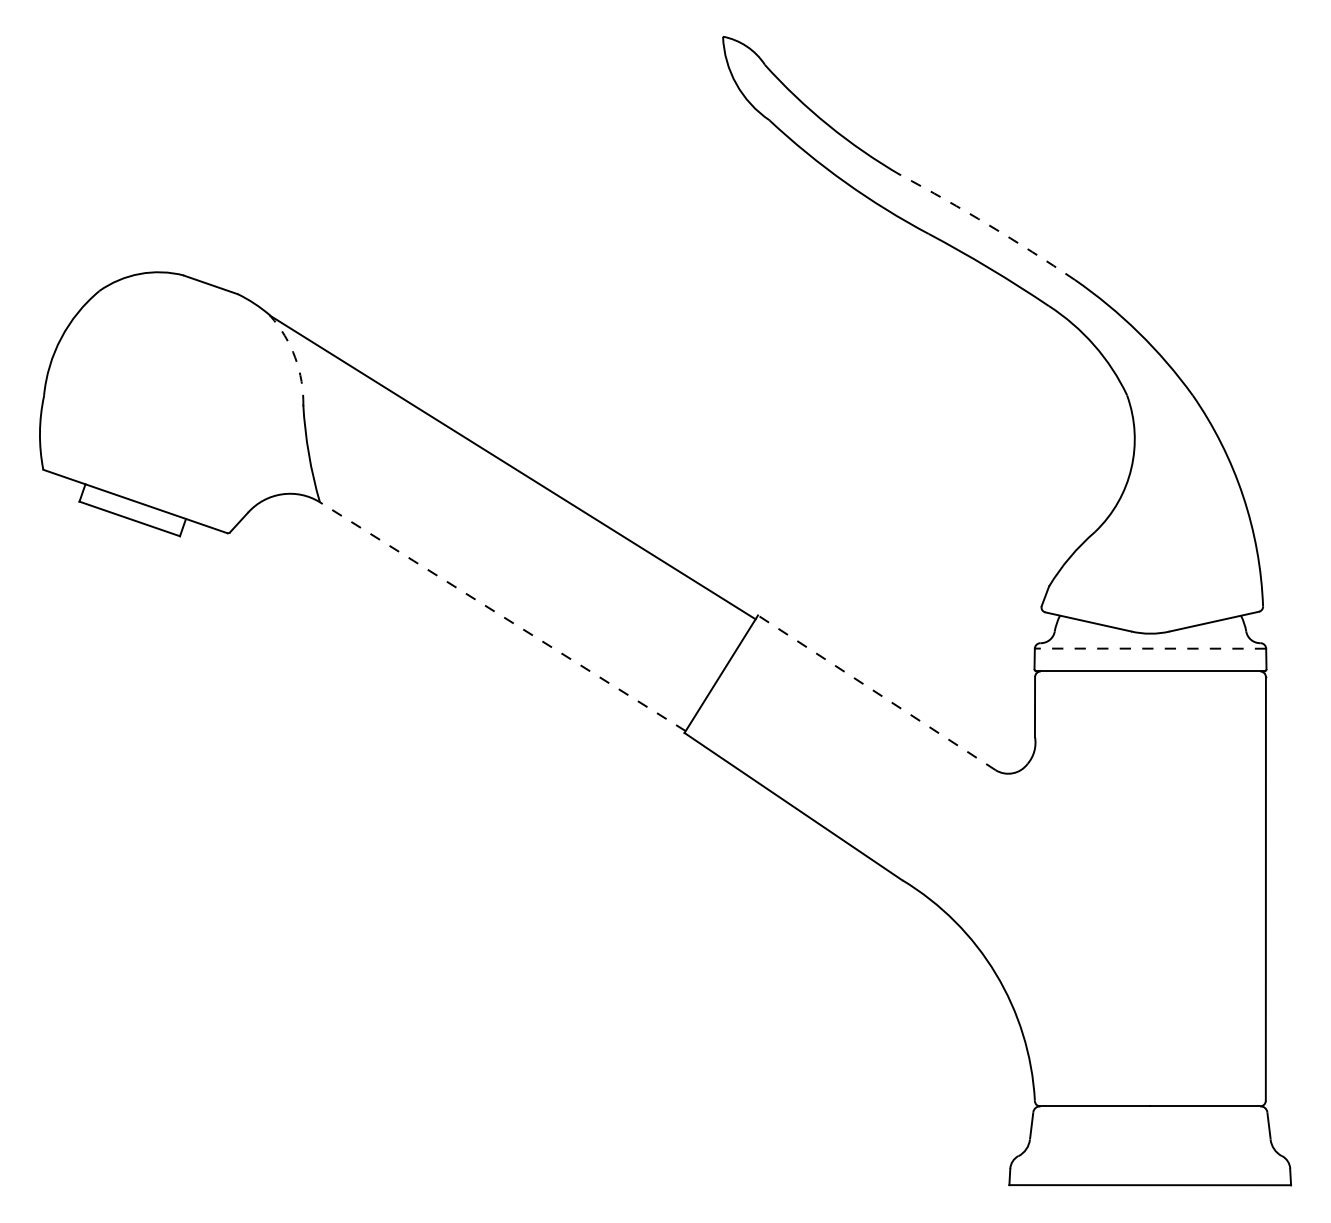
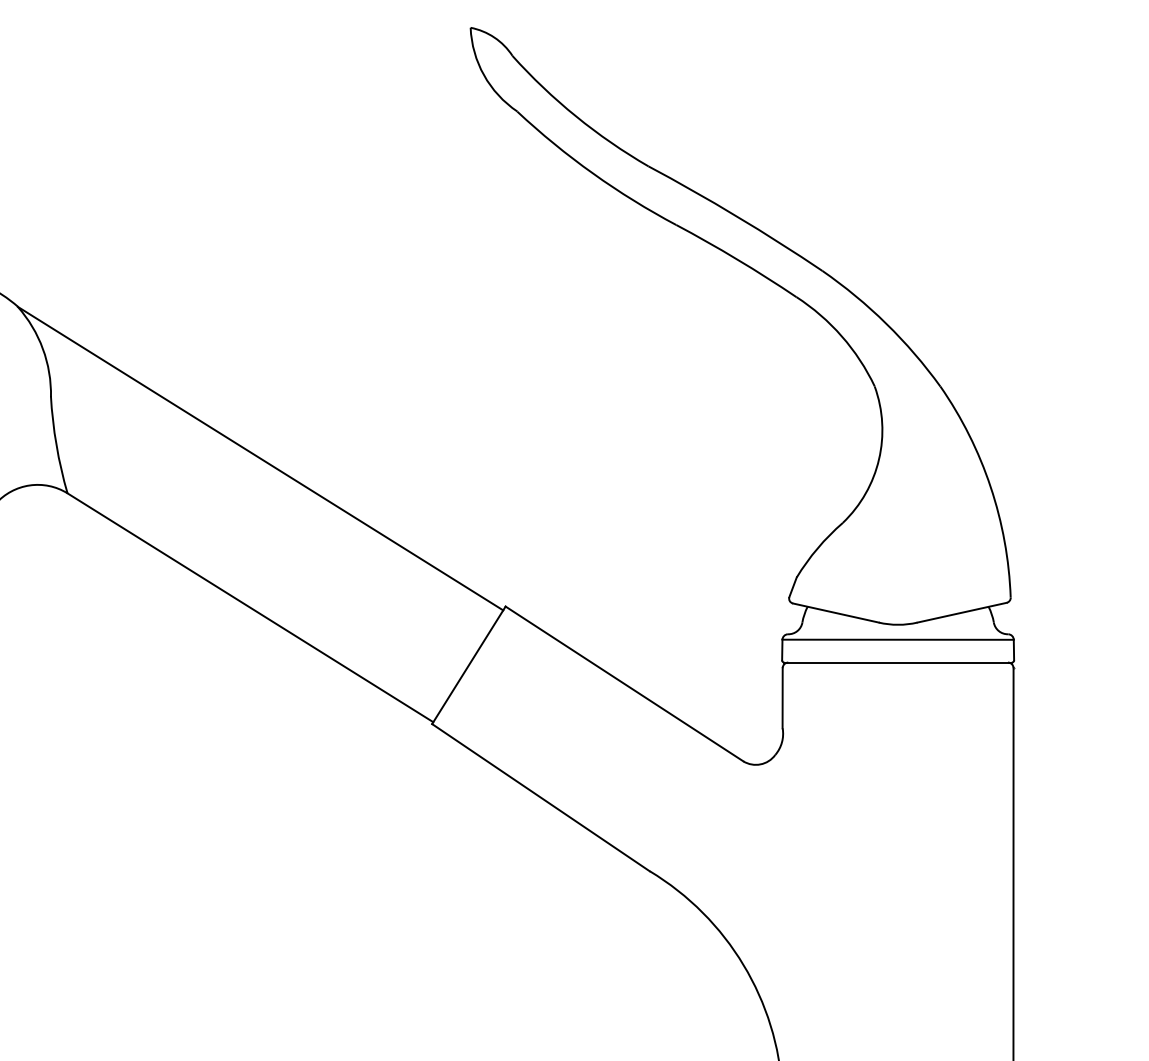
arc: (989, 225) -> (737, 216), dashed -> solid
arc: (295, 357) -> (43, 348), dashed -> solid
line: (502, 616) -> (250, 607), dashed -> solid
line: (1150, 648) -> (898, 639), dashed -> solid
line: (876, 692) -> (624, 683), dashed -> solid

